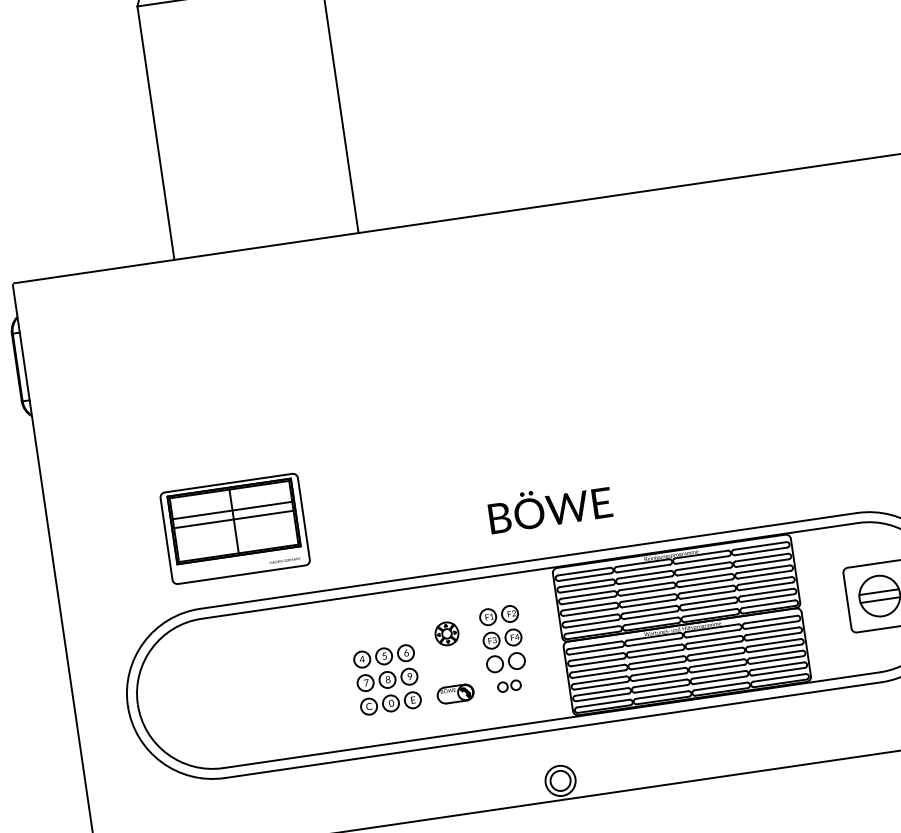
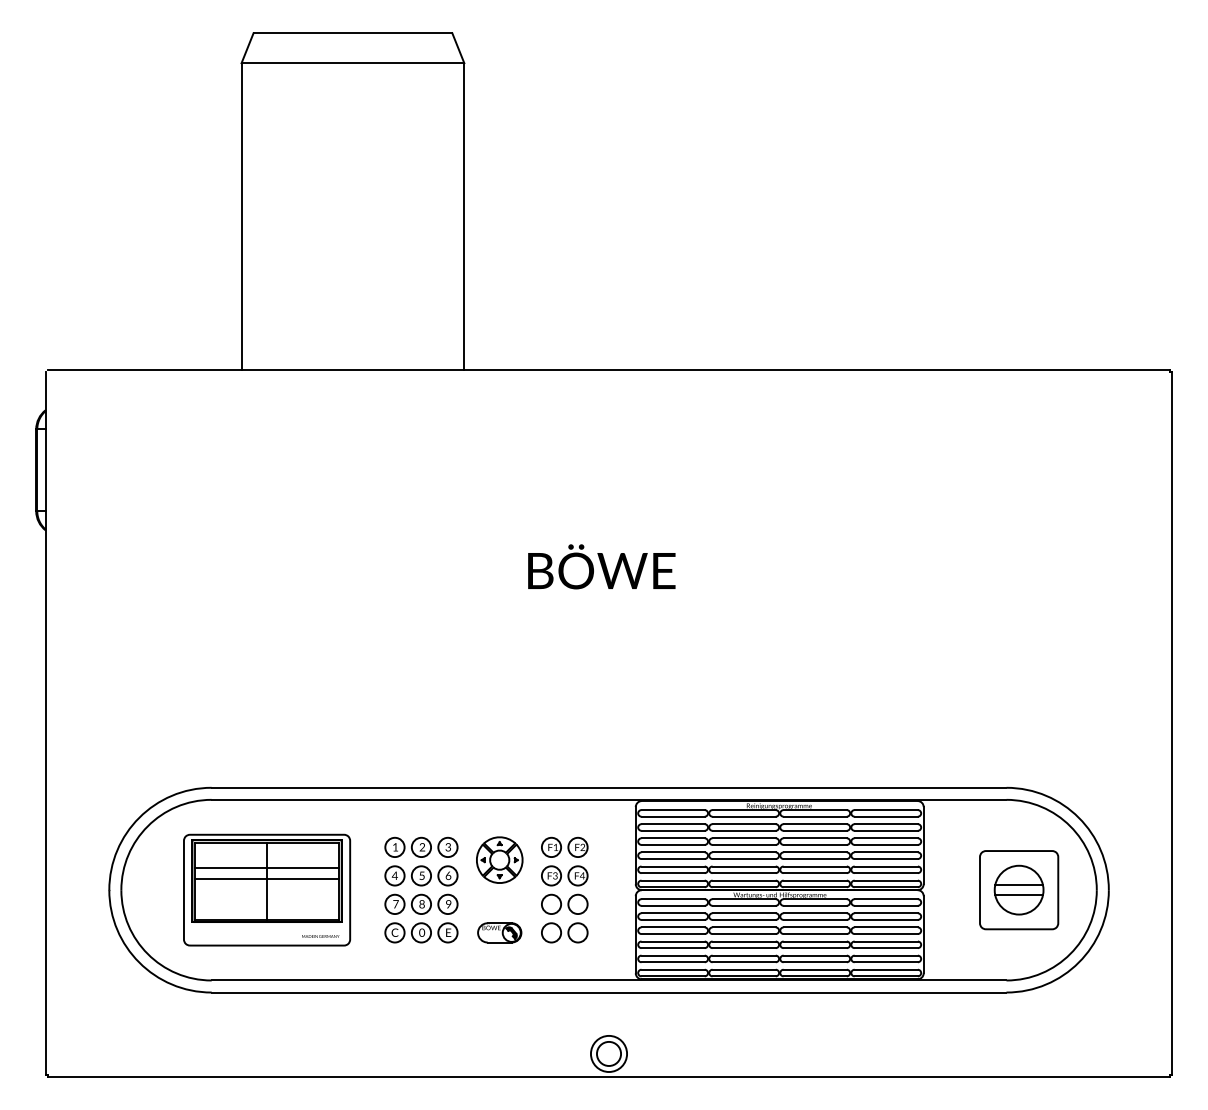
text: (549, 506) -> (601, 566), moved
part: (235, 528) -> (267, 889), moved
part: (380, 632) -> (421, 846), added
part: (446, 633) -> (499, 859), size x1.67
part: (509, 685) -> (564, 932), size x1.67

